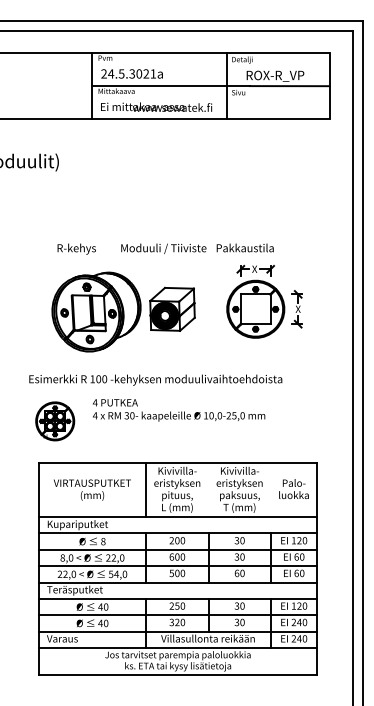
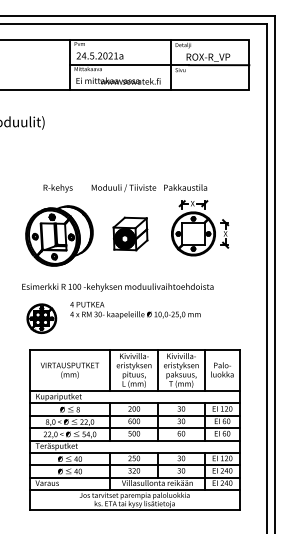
text: (132, 74) -> (100, 56), 24.5.3021a -> 24.5.2021a
part: (96, 311) -> (59, 235), moved
line: (208, 490) -> (157, 370), added
line: (270, 490) -> (204, 370), added

